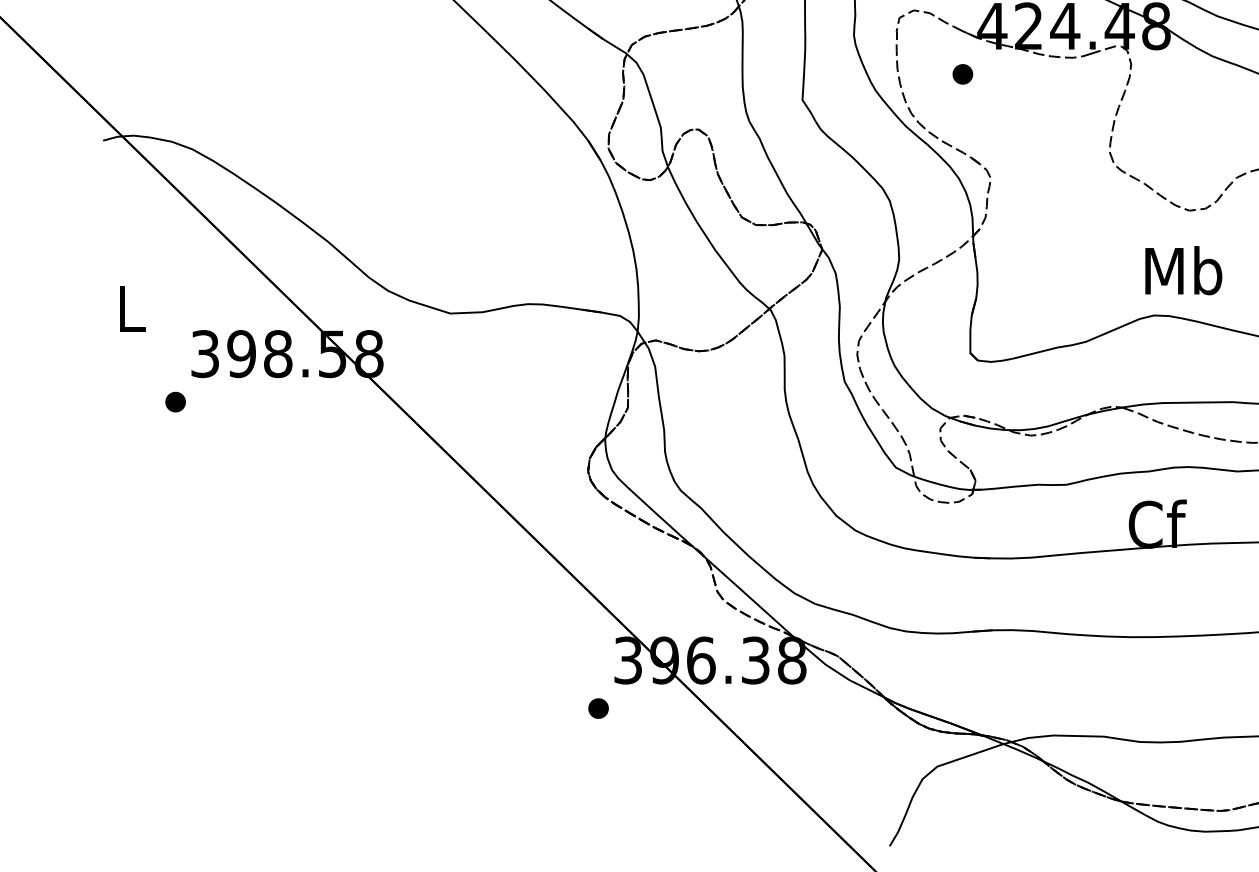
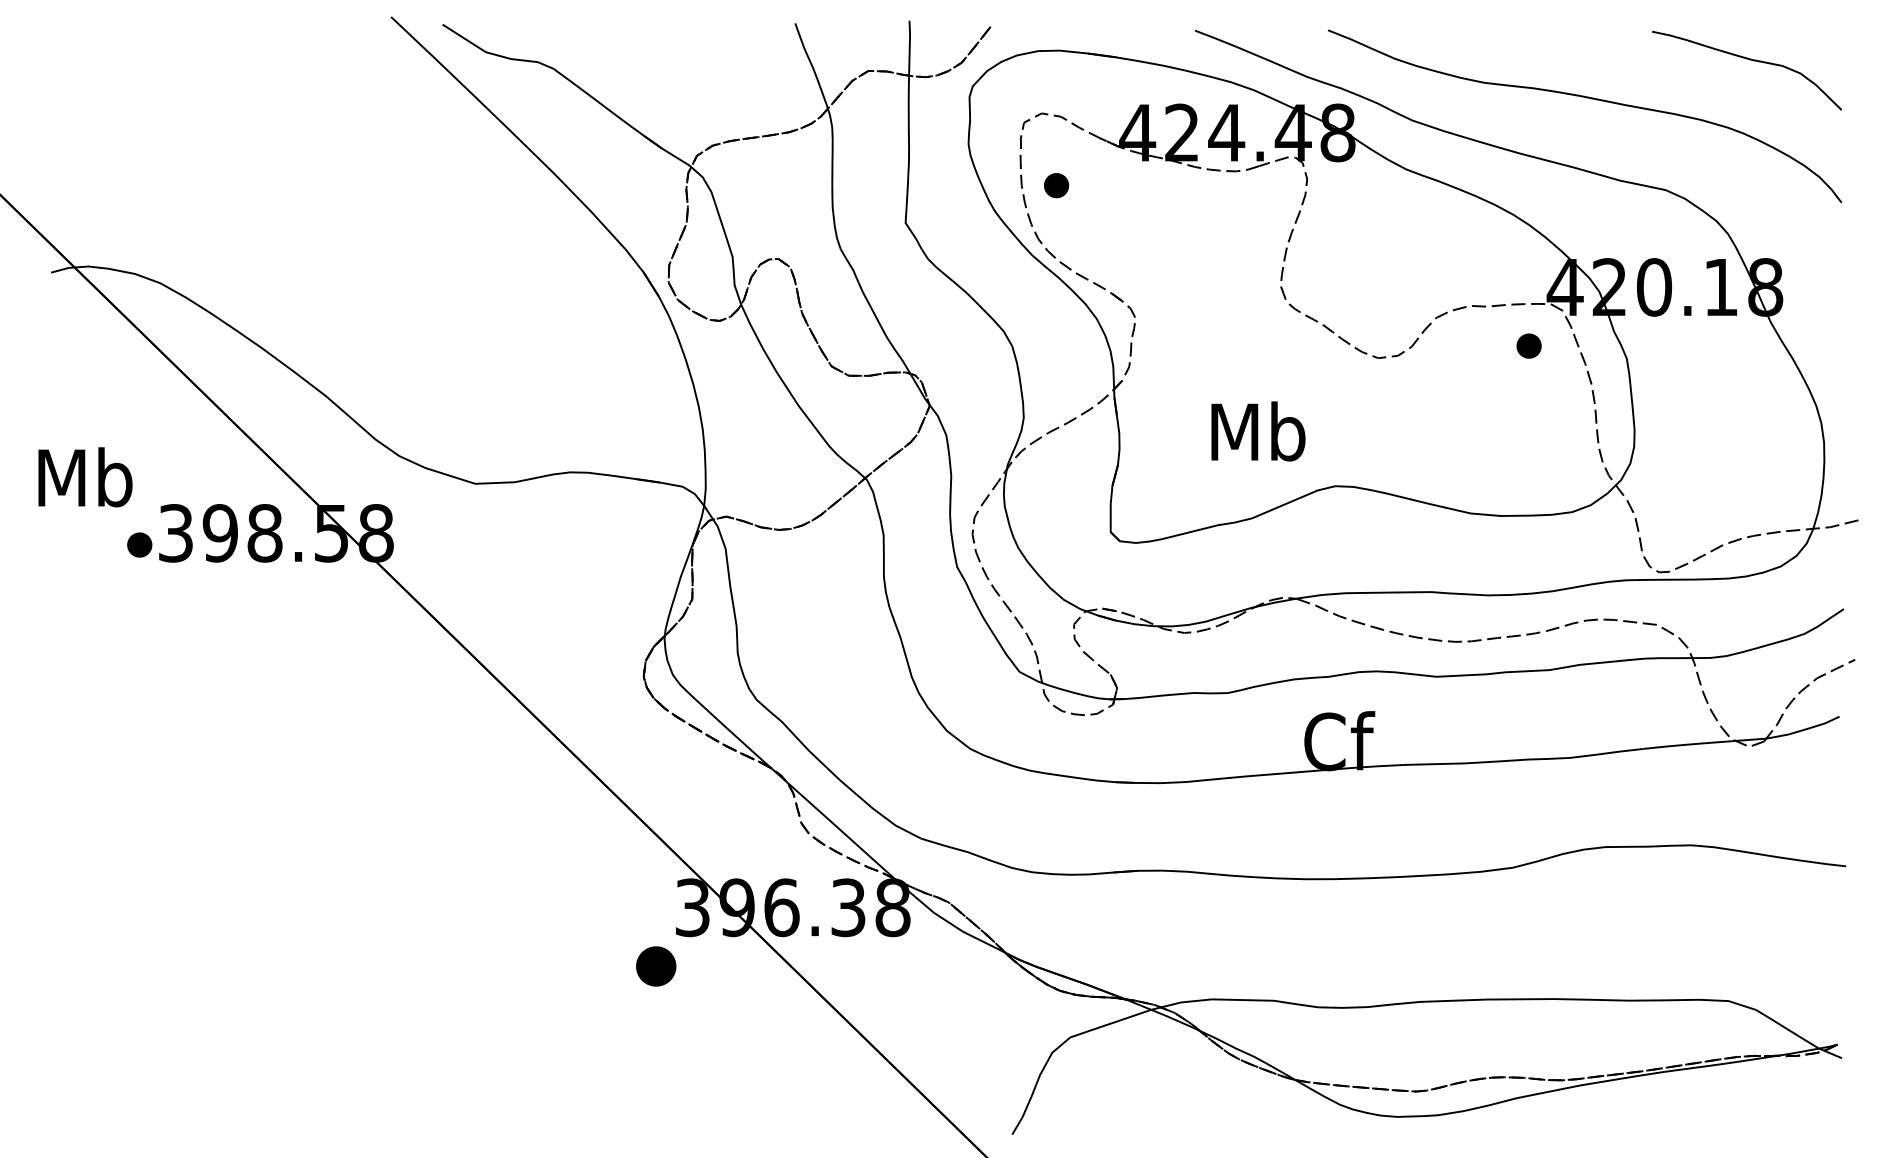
part: (962, 74) -> (1056, 185), moved
text: (1183, 270) -> (1258, 431), moved
text: (131, 308) -> (85, 477), L -> Mb
part: (175, 401) -> (139, 544), moved
part: (598, 708) -> (656, 966), size x1.6

